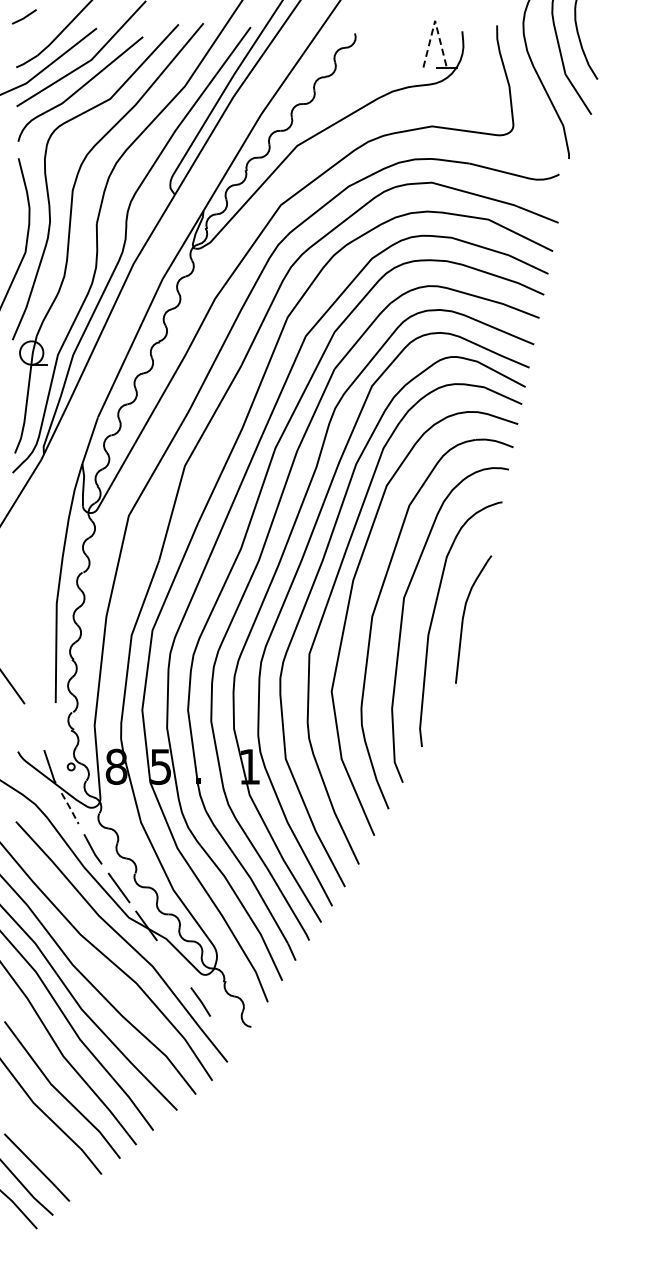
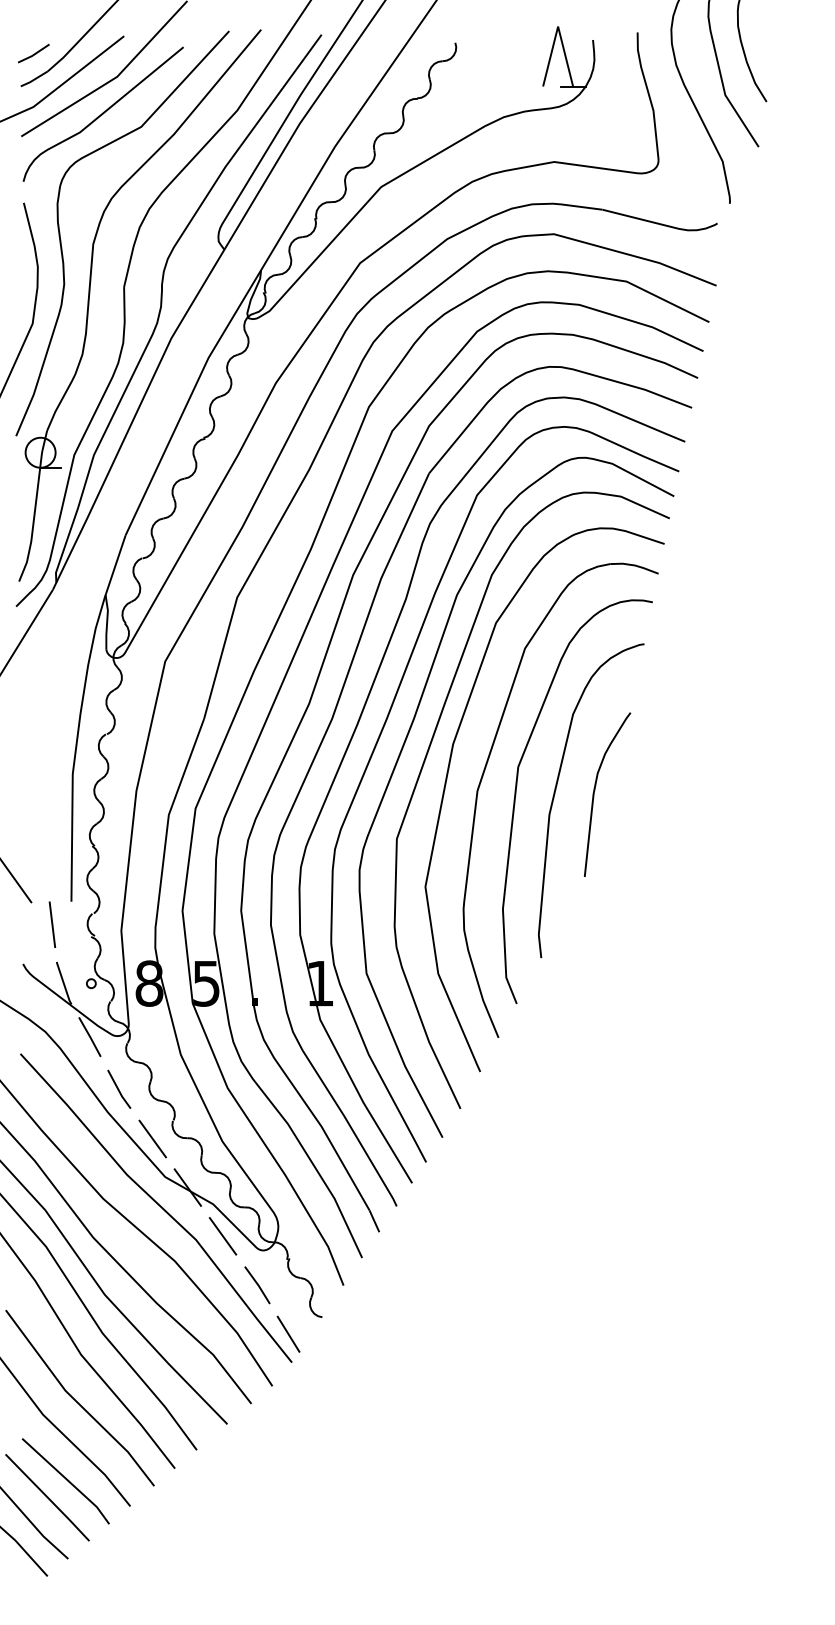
line: (24, 16) -> (33, 53), moved
line: (435, 20) -> (558, 26), dashed -> solid
line: (40, 720) -> (51, 924), added
line: (70, 809) -> (90, 1038), dashed -> solid
line: (173, 963) -> (222, 1235), added
line: (224, 1039) -> (287, 1333), added
line: (51, 1154) -> (66, 1480), added

